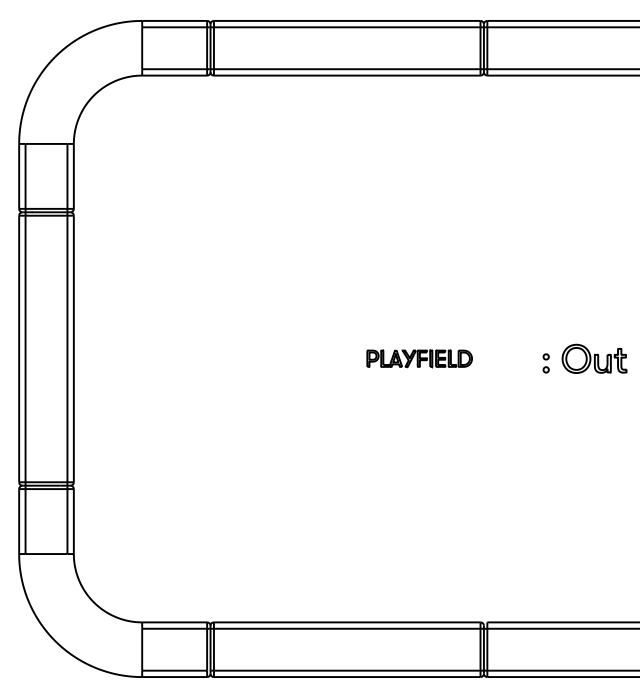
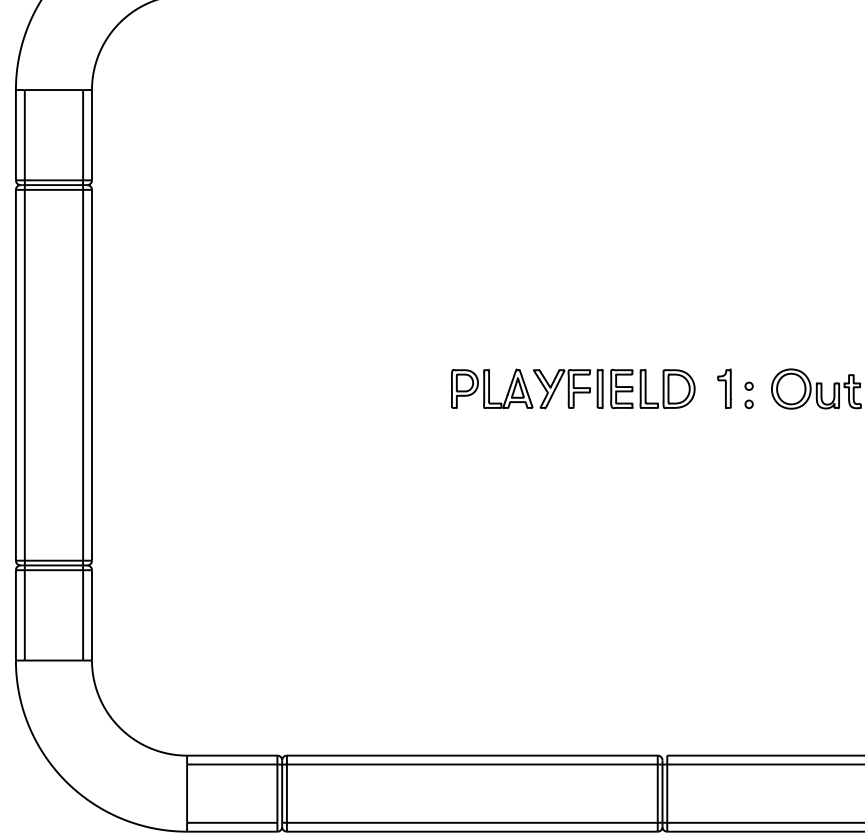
part: (419, 358) -> (572, 388), size x1.67
part: (528, 358) -> (724, 388), added

